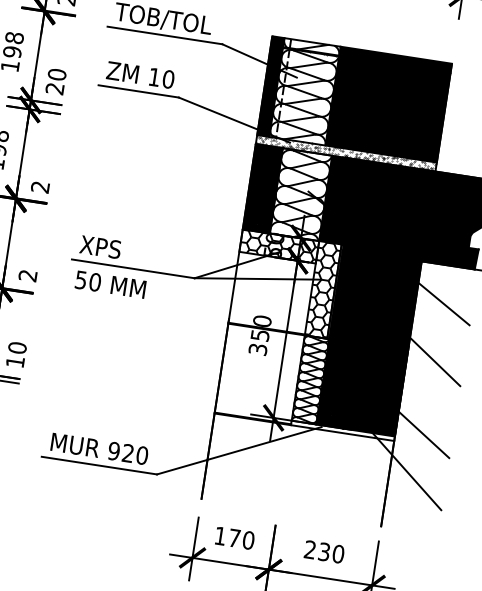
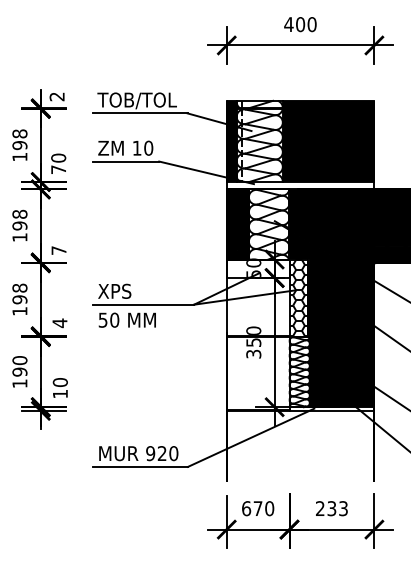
text: (54, 88) -> (58, 169), 20 -> 70
hatch: (353, 107) -> (300, 148), removed
text: (39, 187) -> (58, 250), 2 -> 7
hatch: (278, 245) -> (257, 268), removed
text: (27, 276) -> (59, 323), 2 -> 4
text: (220, 535) -> (246, 508), 170 -> 670
text: (338, 553) -> (343, 508), 230 -> 233

